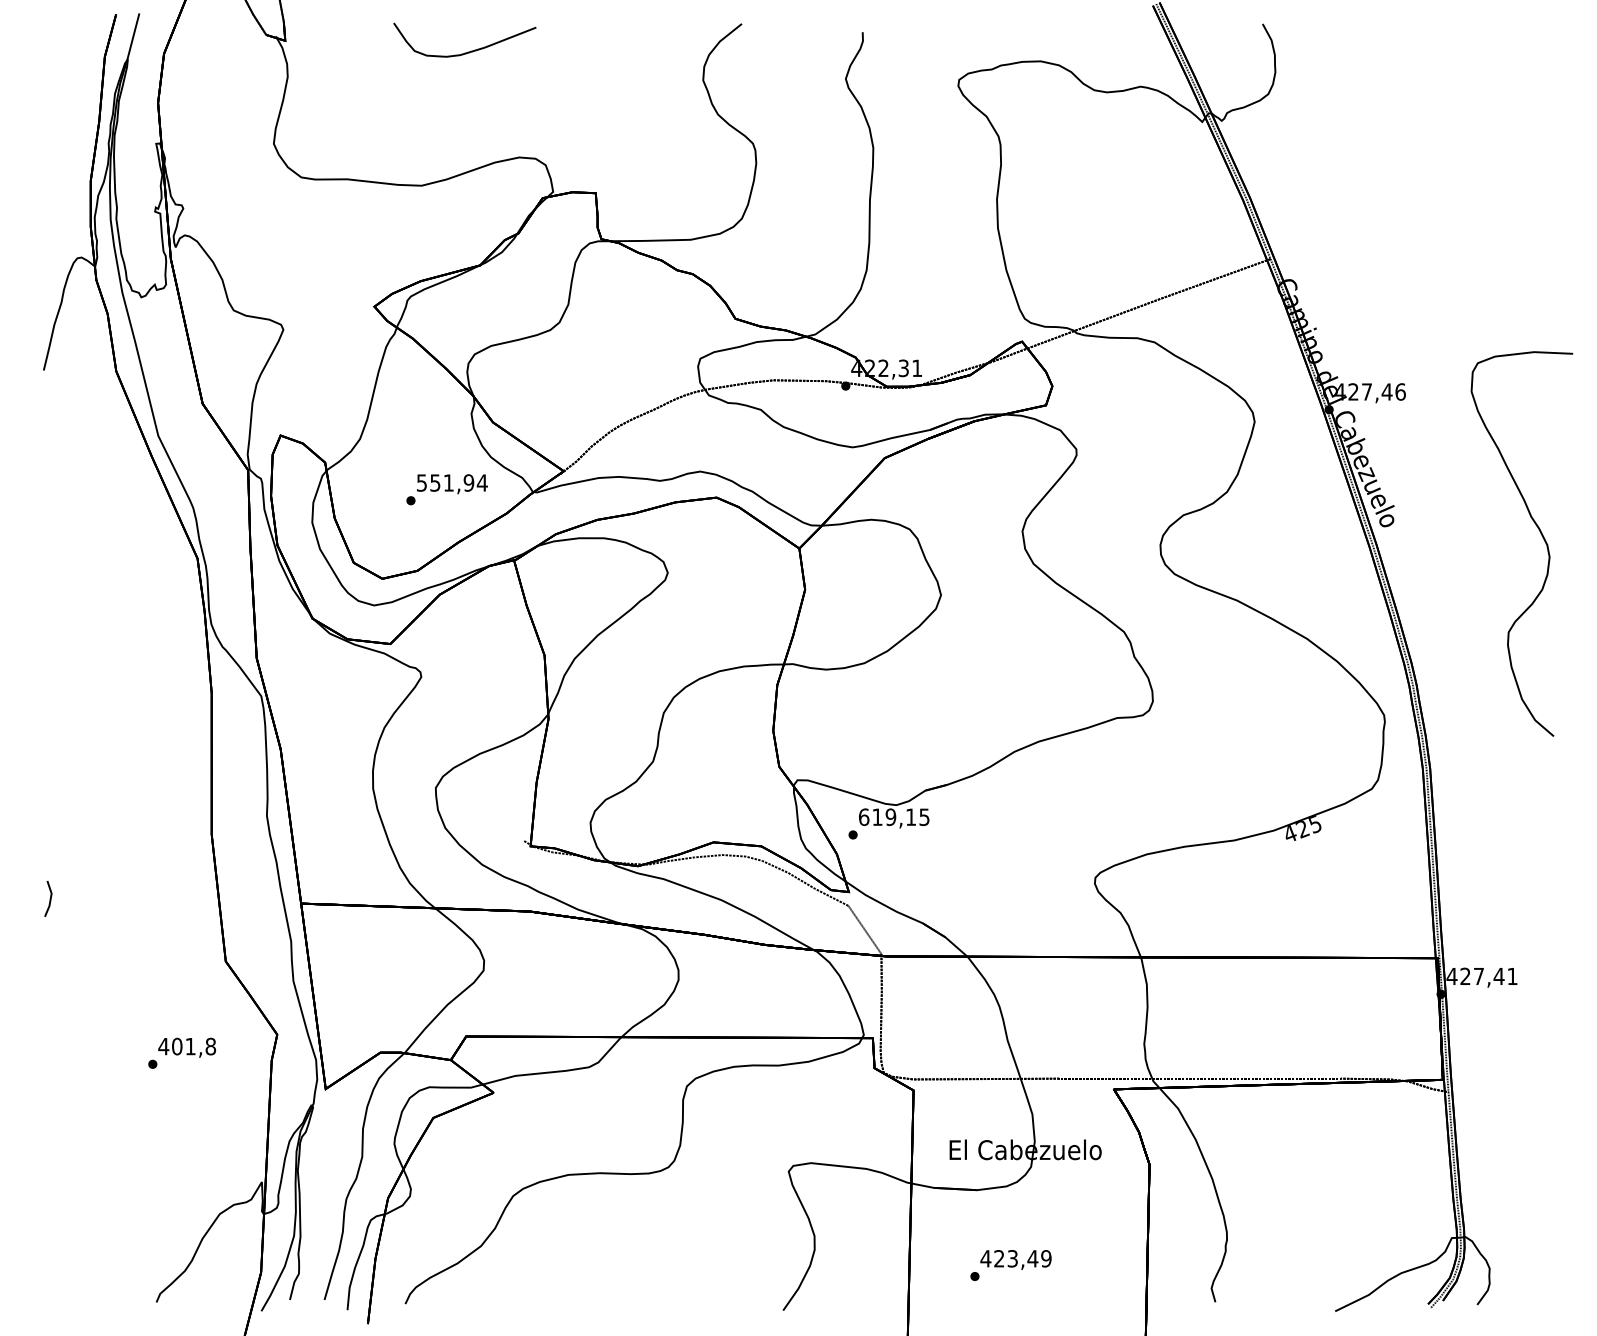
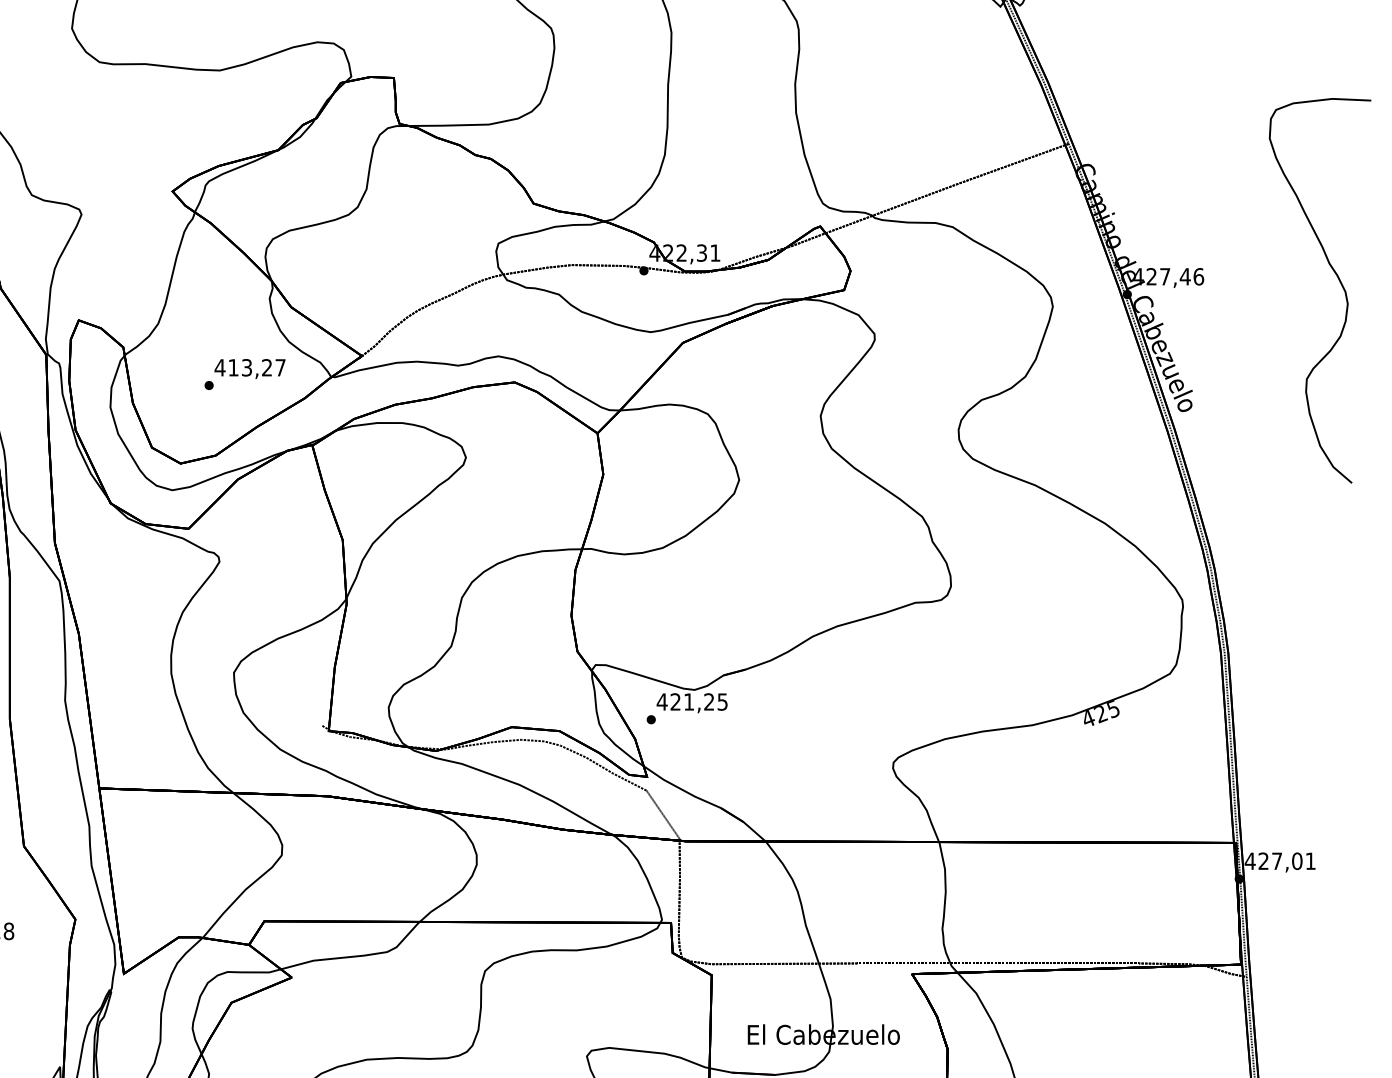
text: (451, 482) -> (249, 367), 551,94 -> 413,27
curve: (1540, 533) -> (1338, 280), moved
text: (886, 817) -> (684, 702), 619,15 -> 421,25
text: (1498, 976) -> (1296, 861), 427,41 -> 427,01

